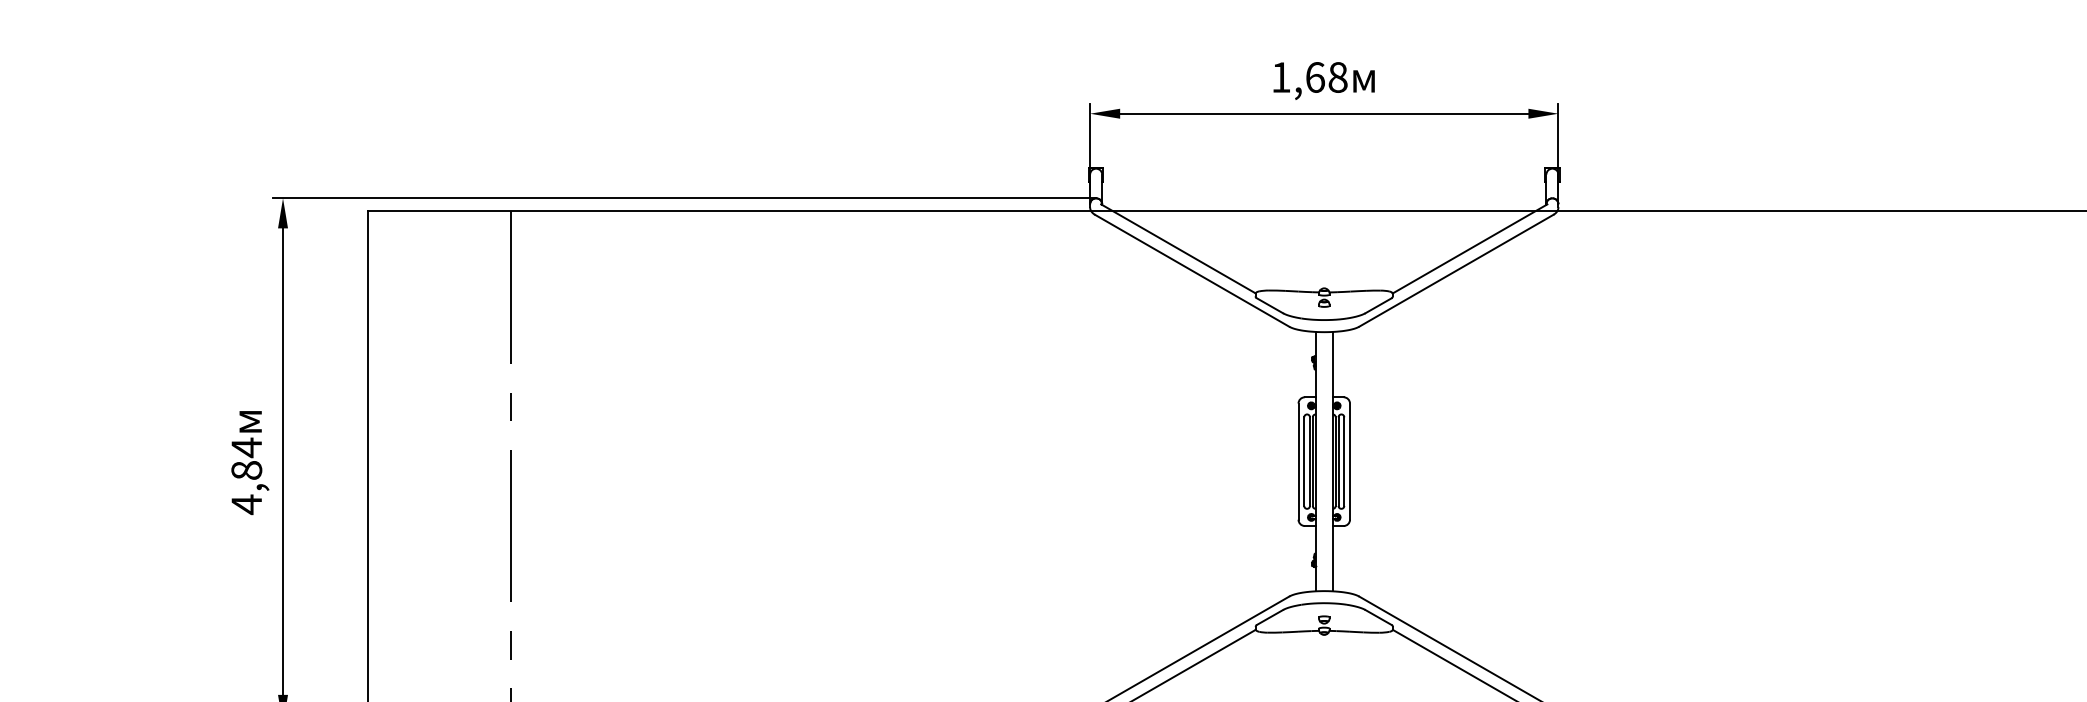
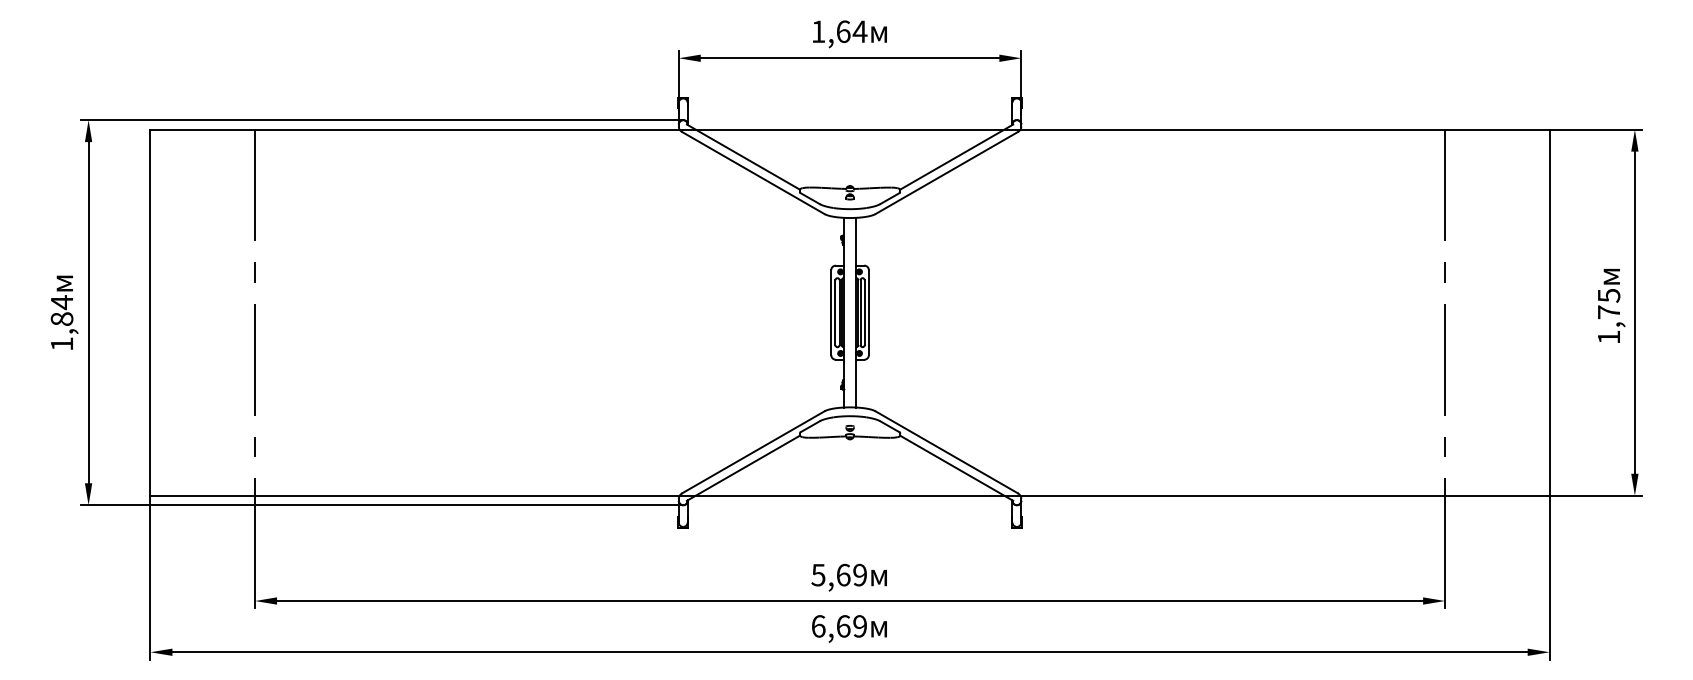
text: (1337, 77) -> (859, 31), 1,68 -> 1,64
text: (245, 503) -> (61, 343), 4,84 -> 1,84

